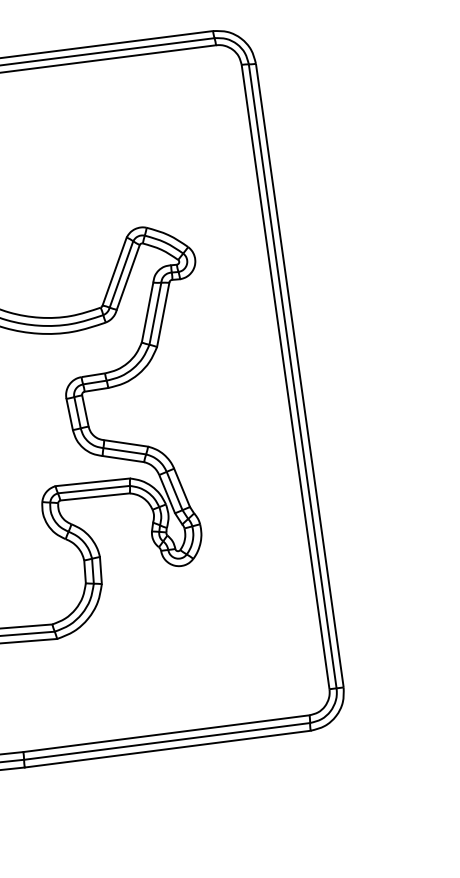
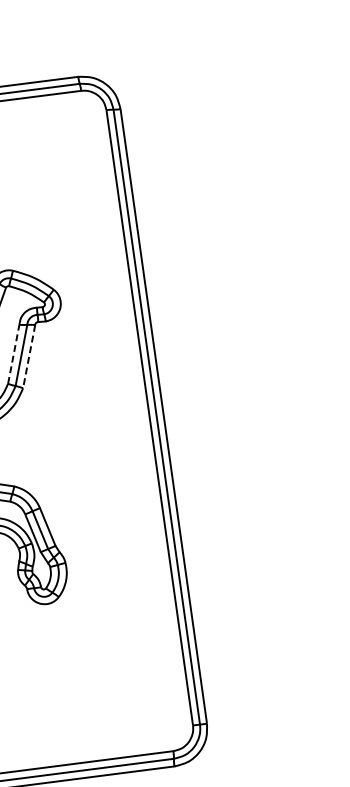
line: (147, 312) -> (13, 354), solid -> dashed
line: (163, 314) -> (29, 356), solid -> dashed

